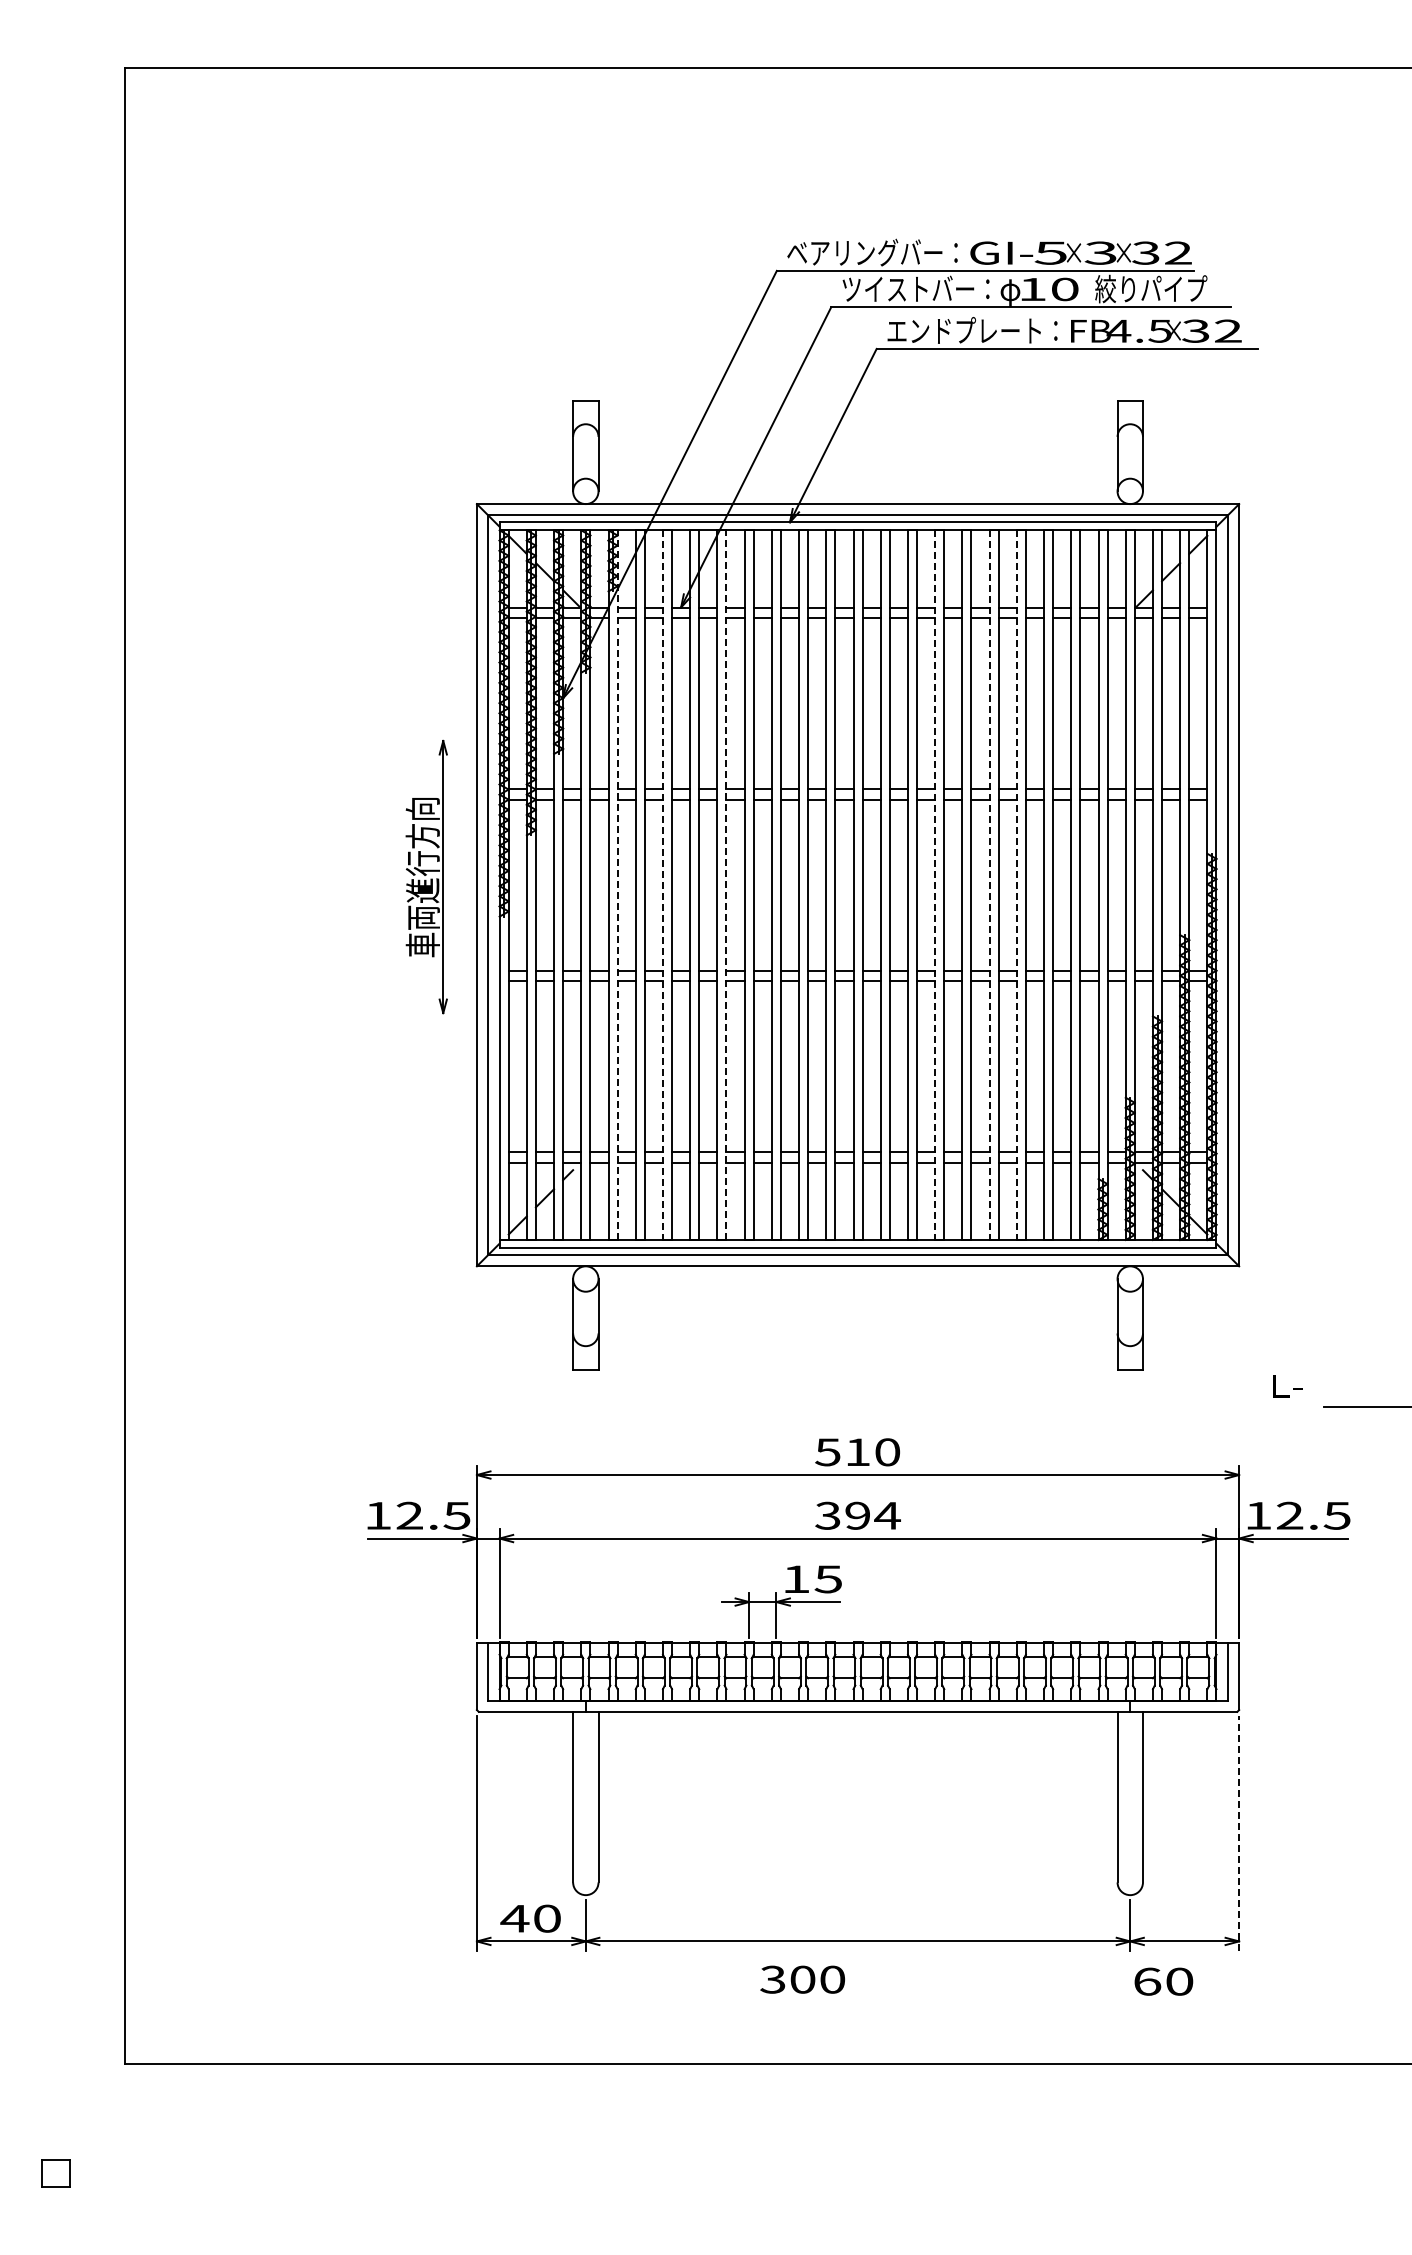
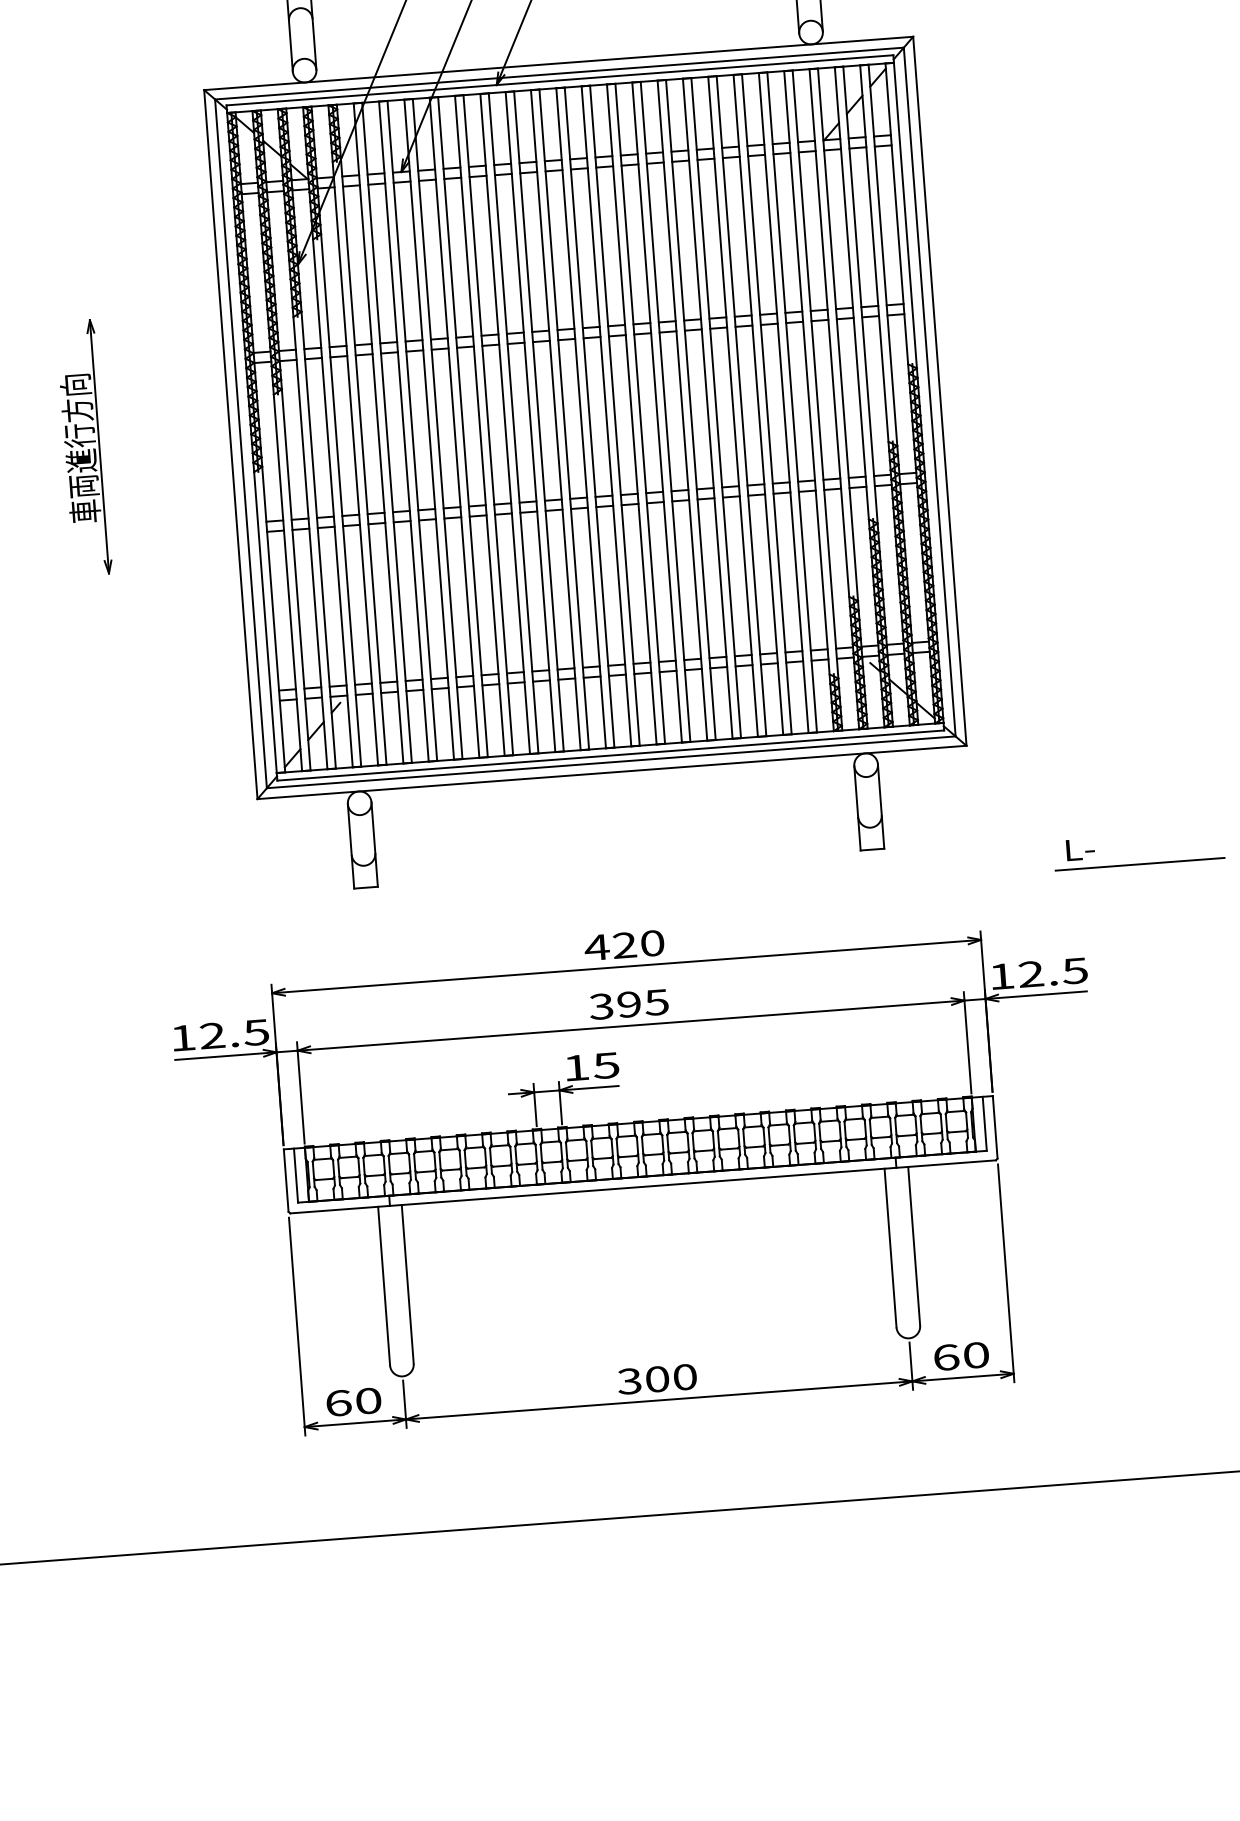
part: (426, 876) -> (83, 447), moved
line: (617, 885) -> (361, 435), dashed -> solid
line: (662, 885) -> (403, 431), dashed -> solid
line: (726, 885) -> (463, 427), dashed -> solid
line: (935, 885) -> (657, 412), dashed -> solid
line: (989, 885) -> (707, 409), dashed -> solid
line: (1016, 885) -> (732, 407), dashed -> solid
text: (1287, 1386) -> (1080, 849), moved
text: (842, 1452) -> (610, 946), 510 -> 420
text: (887, 1515) -> (656, 1002), 394 -> 395
line: (1239, 1832) -> (1006, 1272), dashed -> solid
text: (514, 1918) -> (338, 1403), 40 -> 60
text: (802, 1979) -> (657, 1379), moved
text: (1163, 1981) -> (961, 1356), moved

